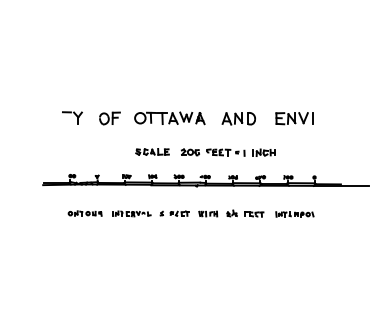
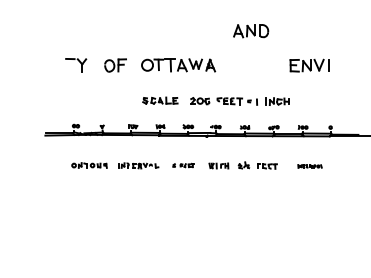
part: (238, 118) -> (250, 30), moved
part: (174, 213) -> (183, 165), size x0.7
part: (294, 214) -> (309, 166), size x0.6

